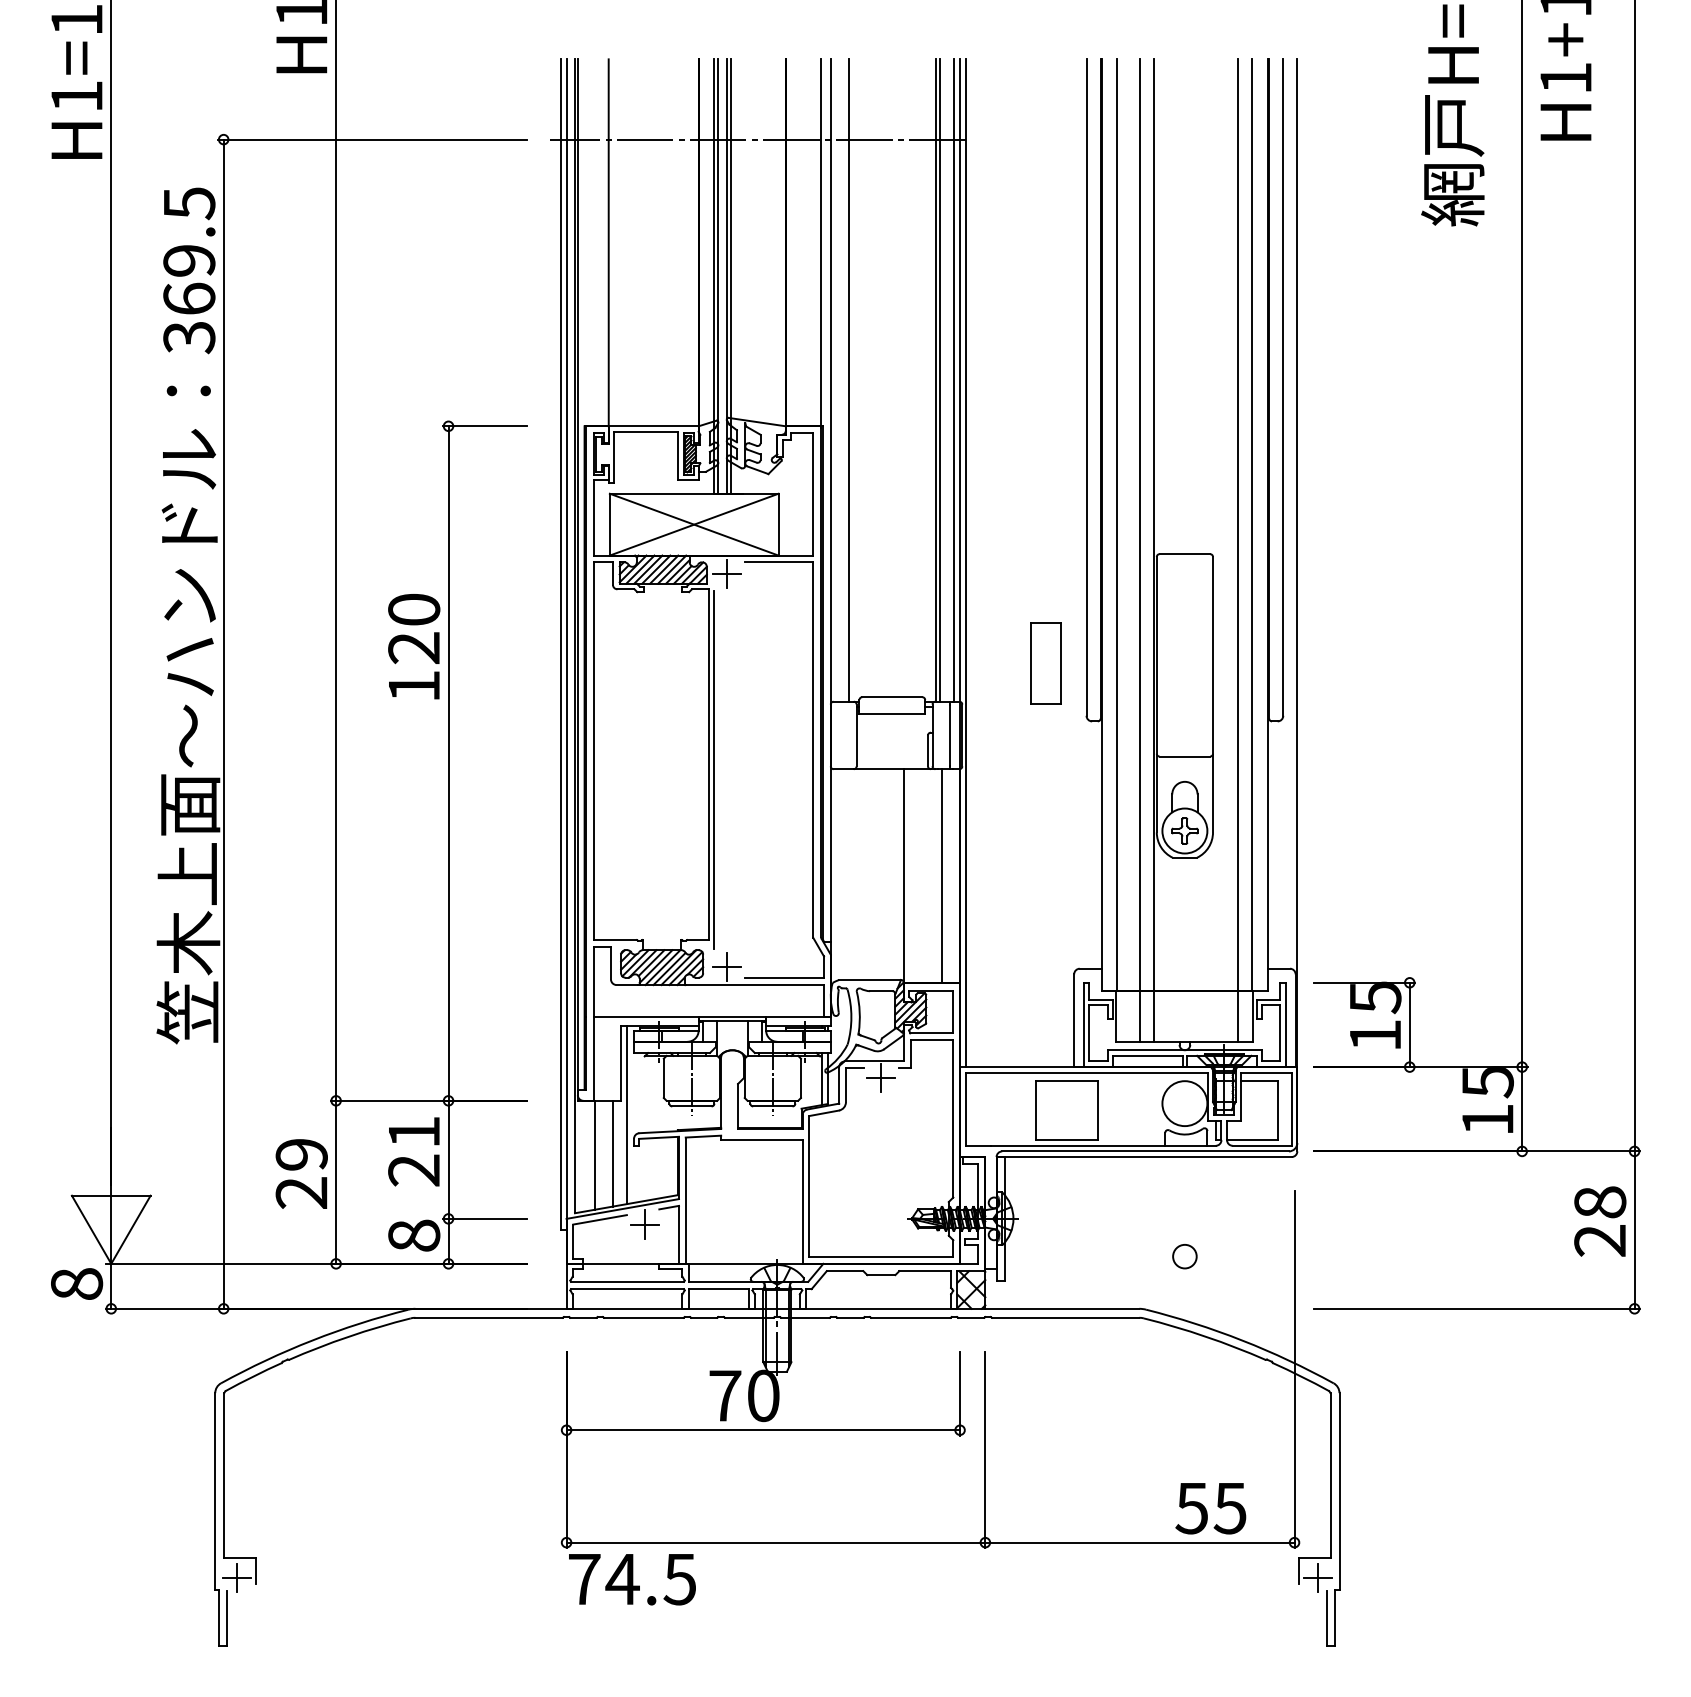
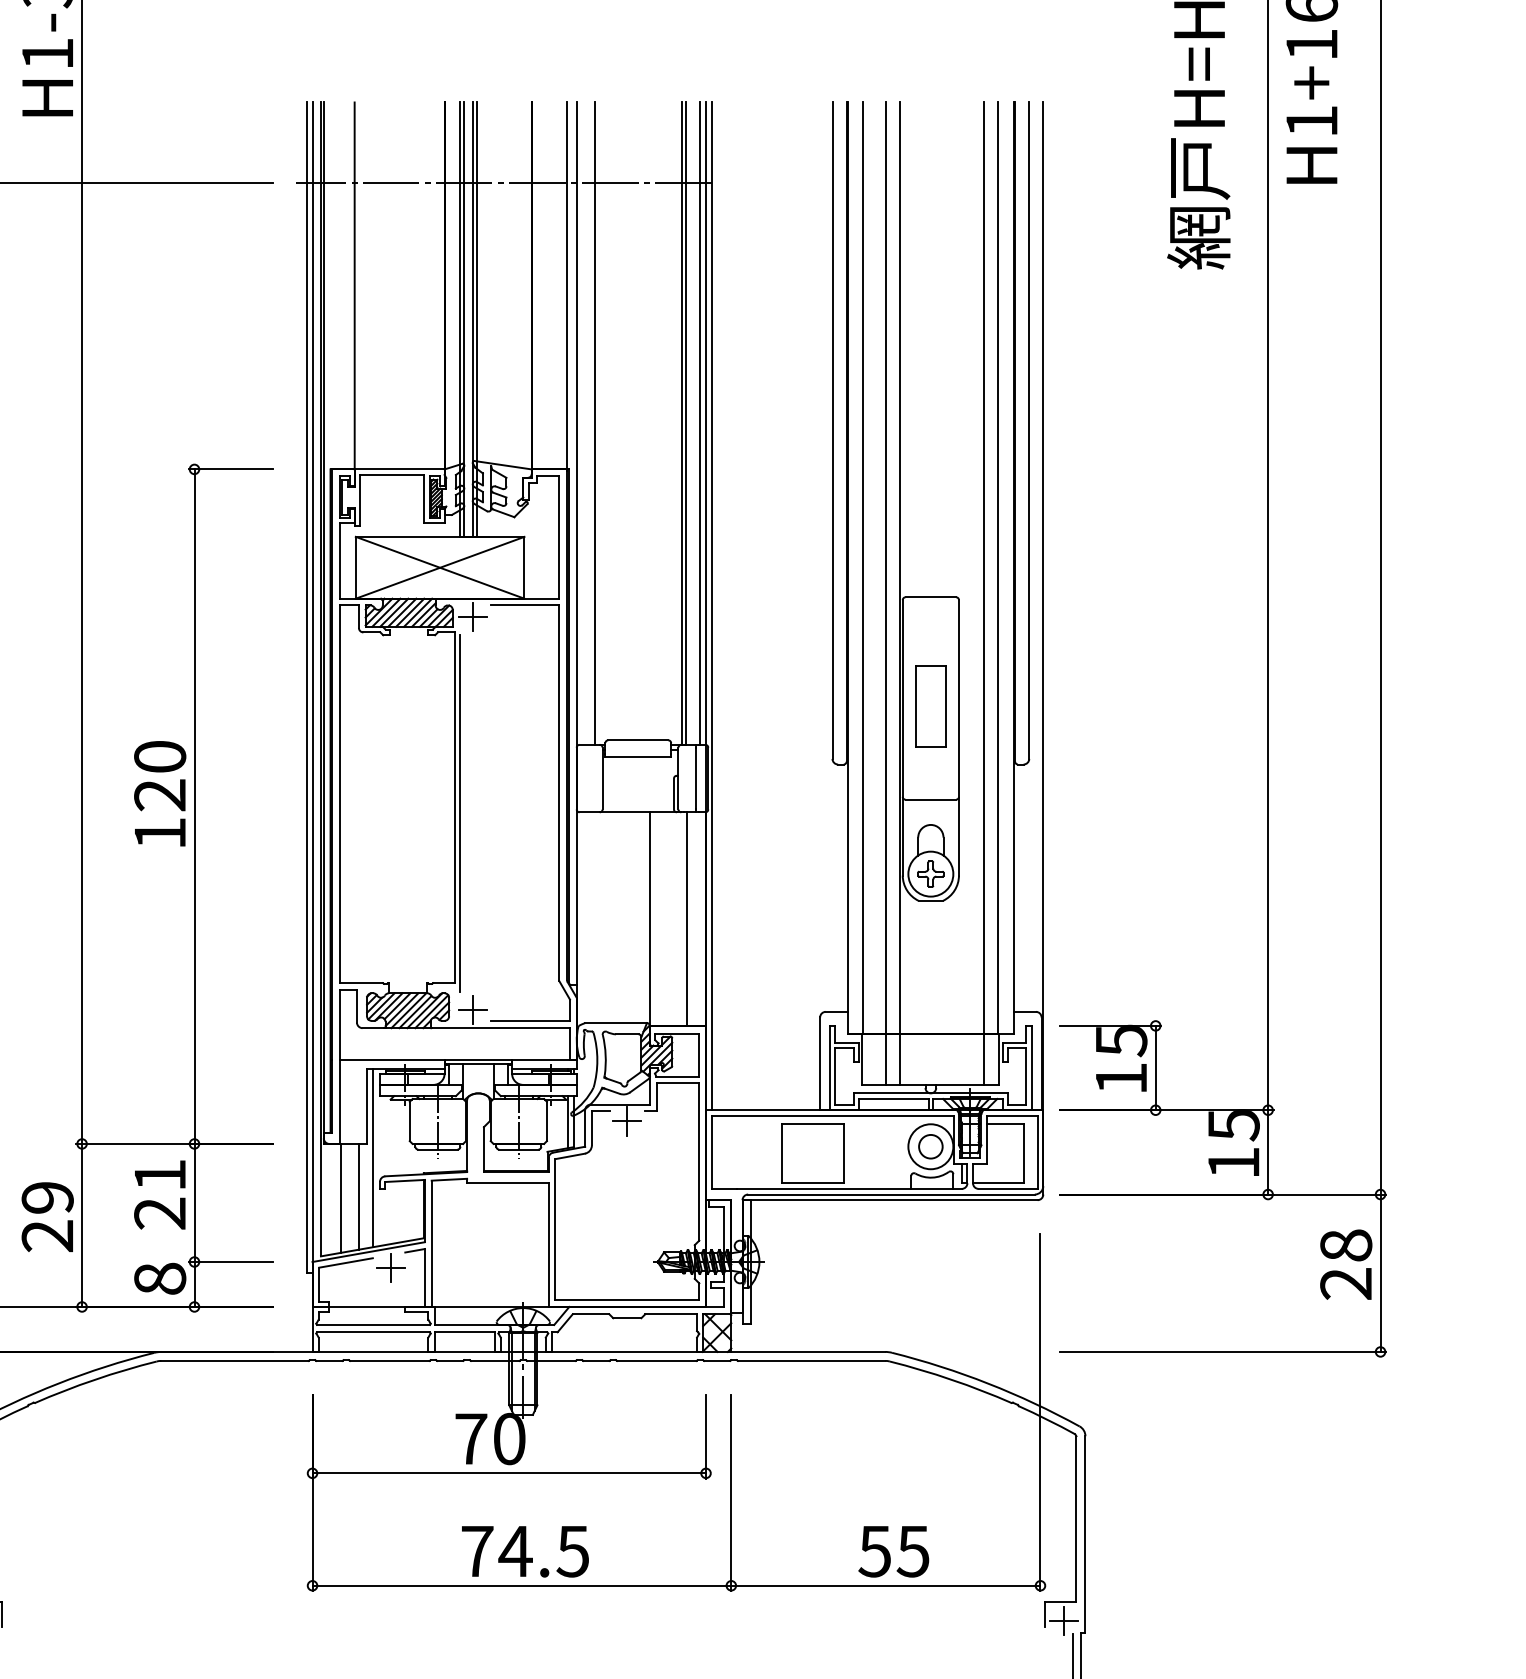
text: (414, 646) -> (160, 793), moved
part: (1045, 663) -> (930, 706), moved
circle: (1184, 1256) -> (930, 1146), moved
text: (1210, 1508) -> (893, 1551), moved
text: (632, 1579) -> (525, 1551), moved

